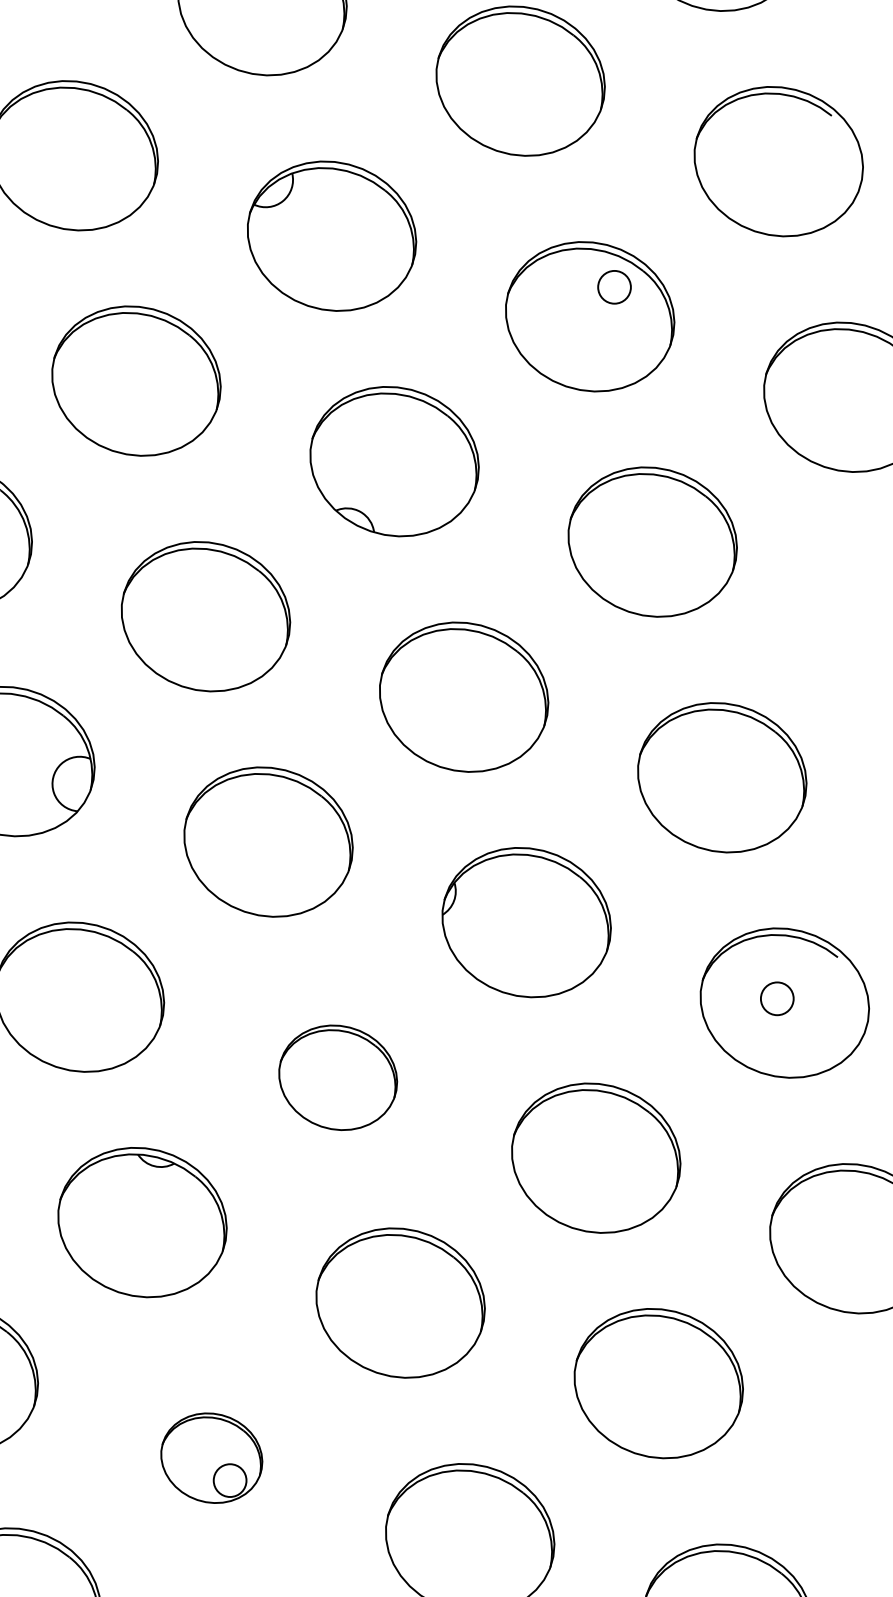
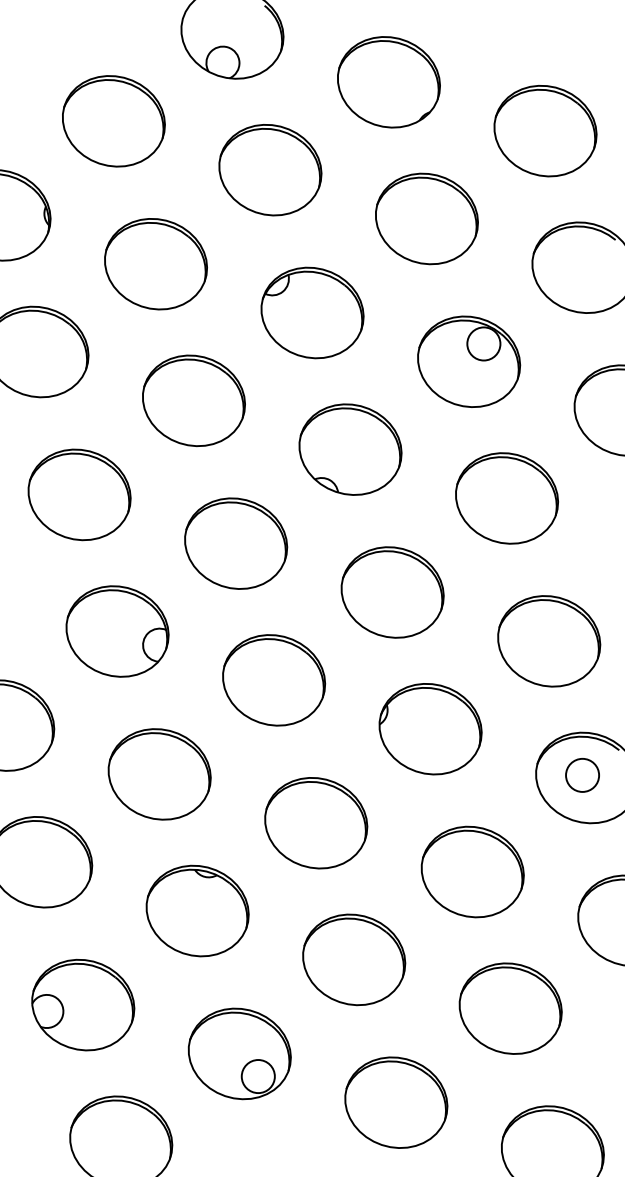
circle: (613, 286) -> (483, 343), size x1.67
circle: (777, 997) -> (582, 774), size x1.67
part: (338, 1078) -> (316, 823), size x1.43
part: (211, 1457) -> (239, 1053), size x1.67

